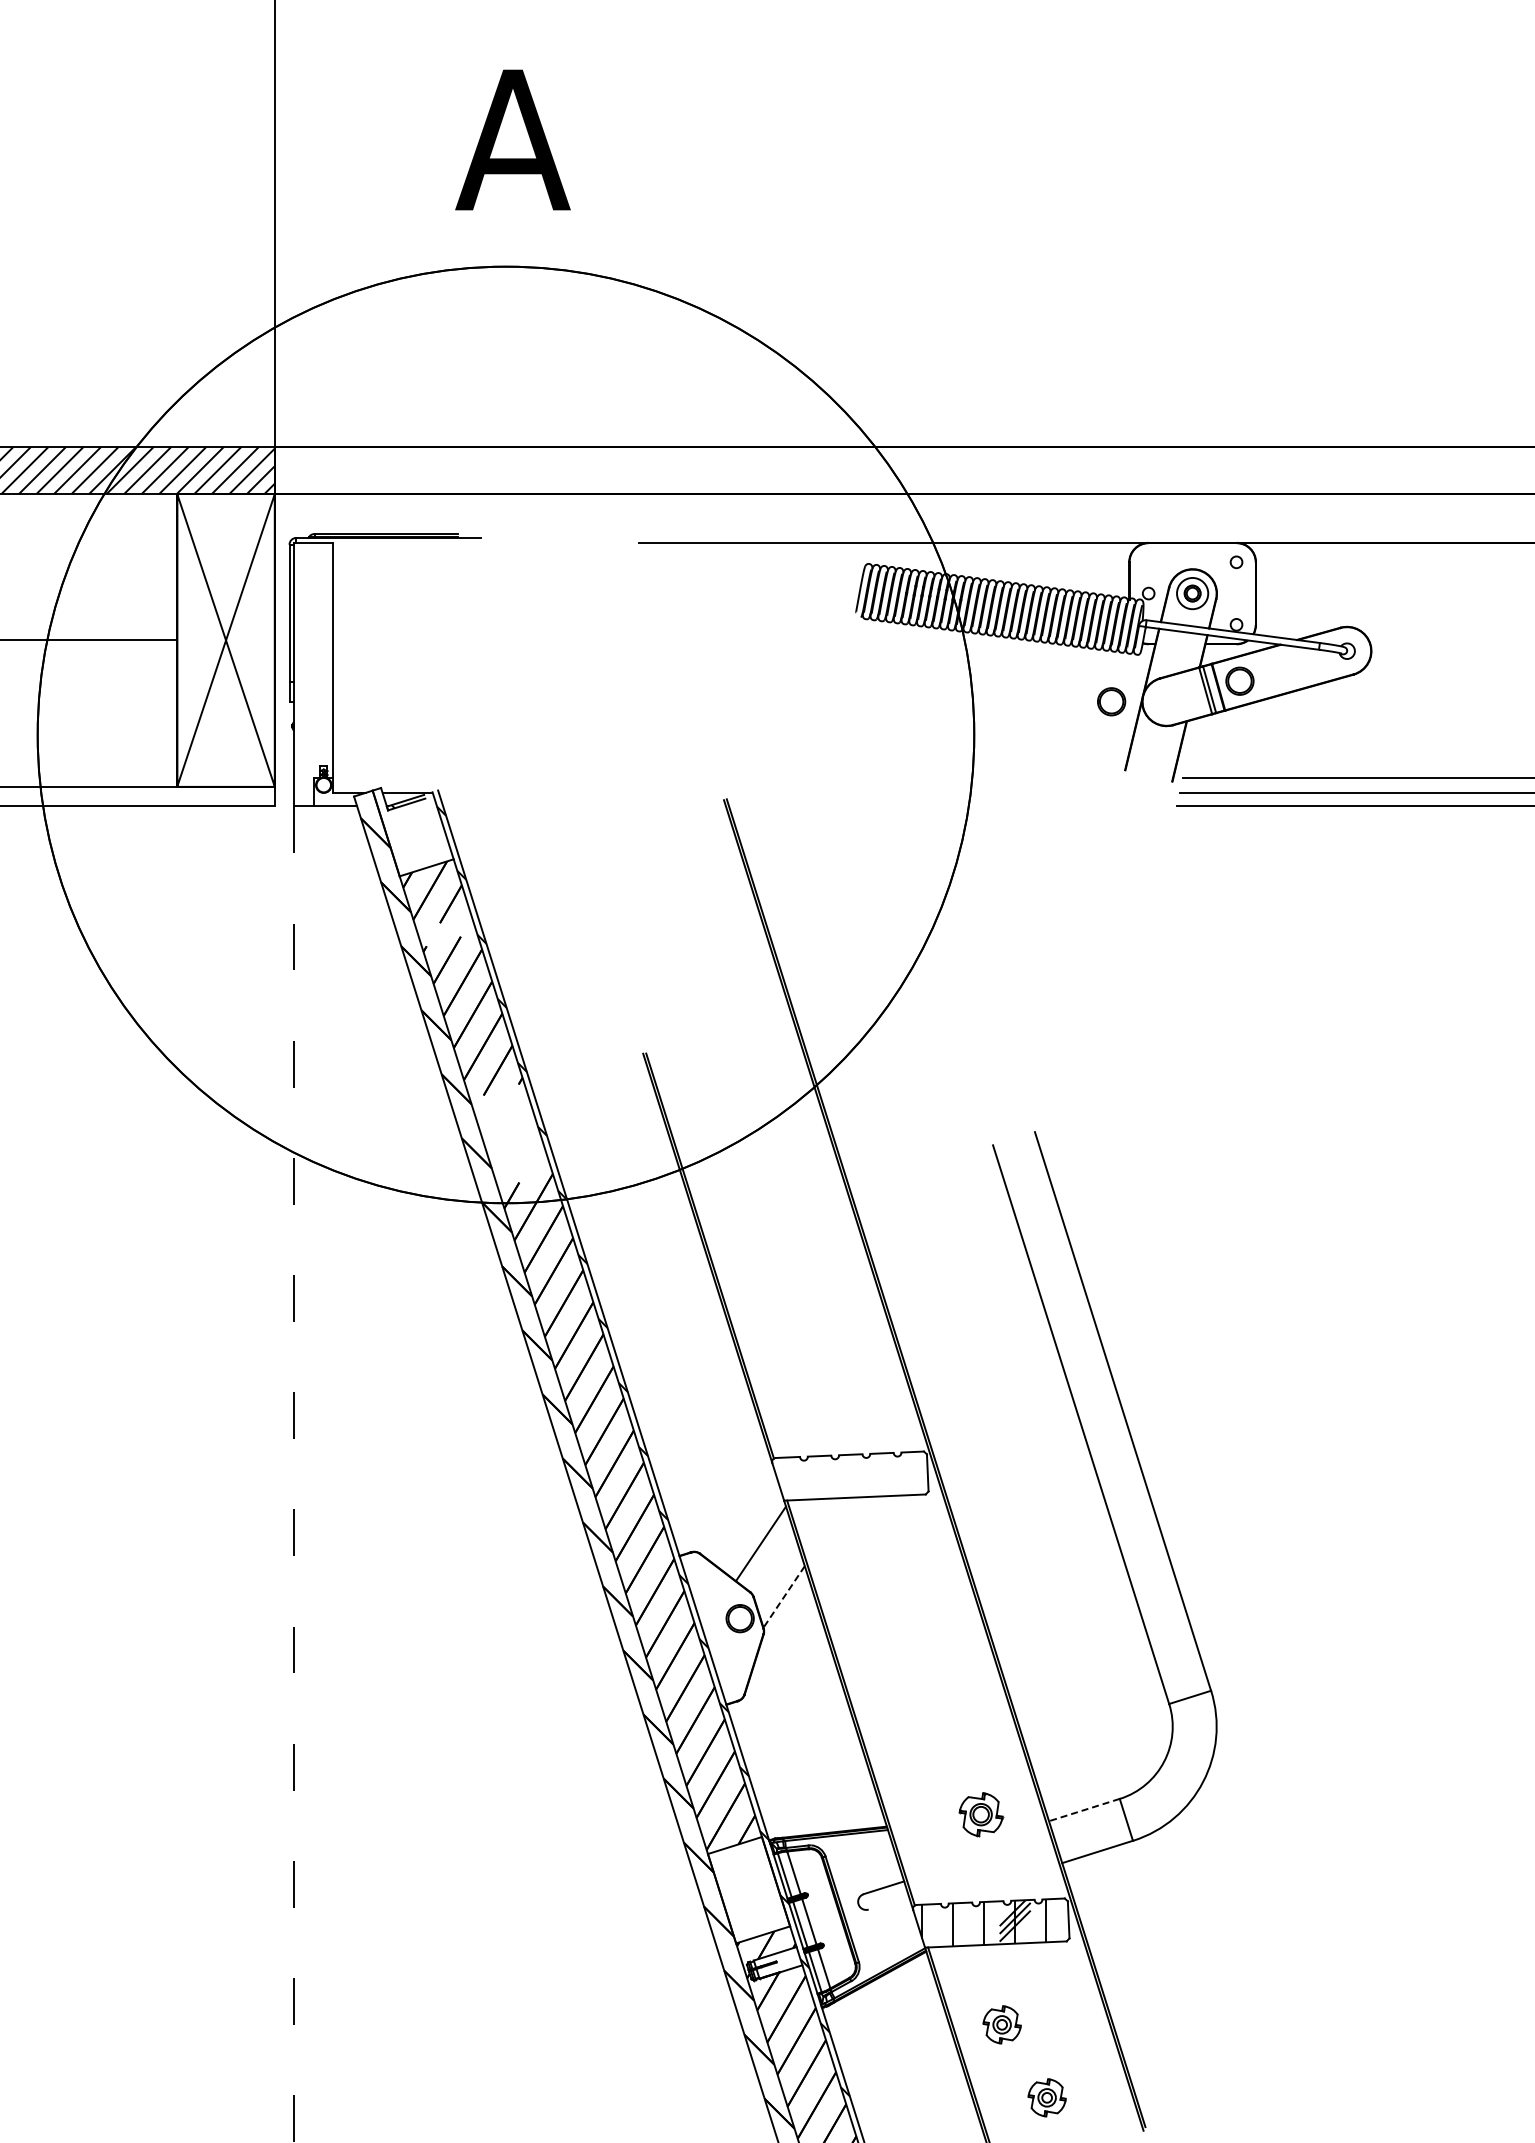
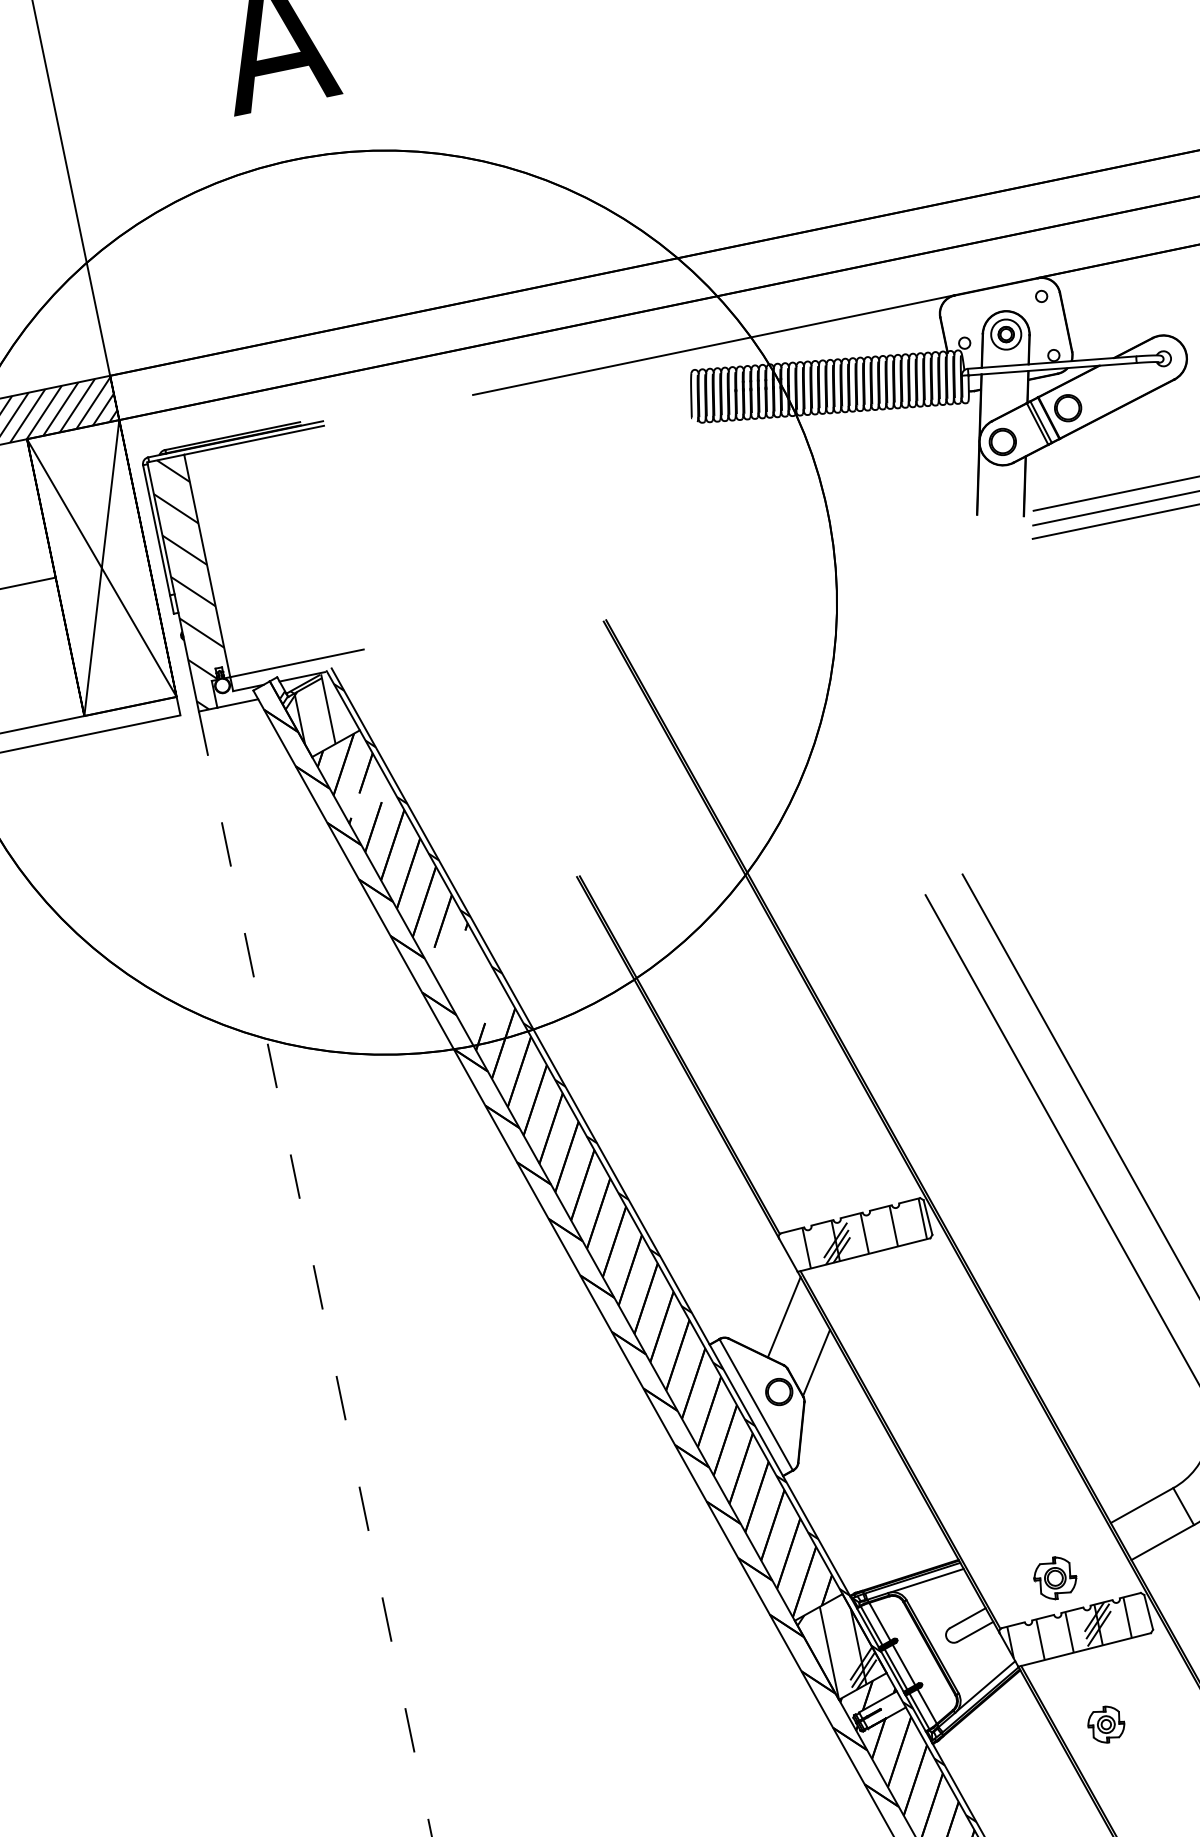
line: (407, 542) -> (254, 439), added
hatch: (313, 674) -> (191, 583), added
part: (1111, 701) -> (1002, 441), moved
line: (403, 778) -> (296, 663), added
hatch: (402, 830) -> (305, 713), added
hatch: (860, 1475) -> (864, 1233), added
line: (783, 1597) -> (816, 1363), dashed -> solid
line: (713, 1626) -> (755, 1404), added
line: (1083, 1810) -> (1141, 1506), dashed -> solid
part: (981, 1814) -> (1055, 1578), moved
line: (850, 1840) -> (926, 1580), added
hatch: (745, 1894) -> (838, 1651), added
line: (888, 1902) -> (974, 1631), added
line: (888, 1960) -> (986, 1686), added
part: (1046, 2097) -> (1162, 1784), removed

